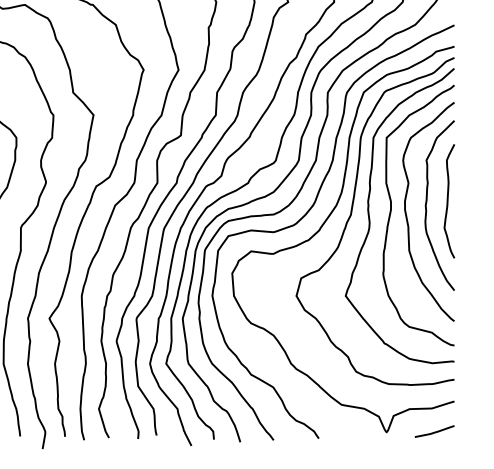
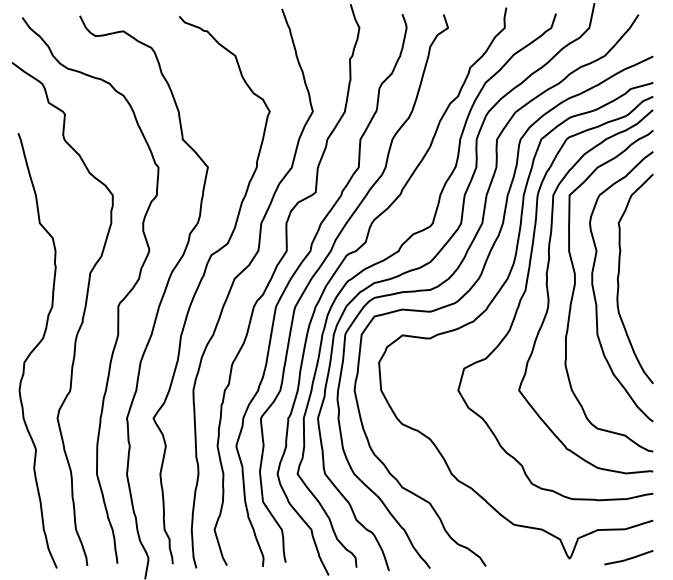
curve: (448, 201) -> (645, 273), removed

